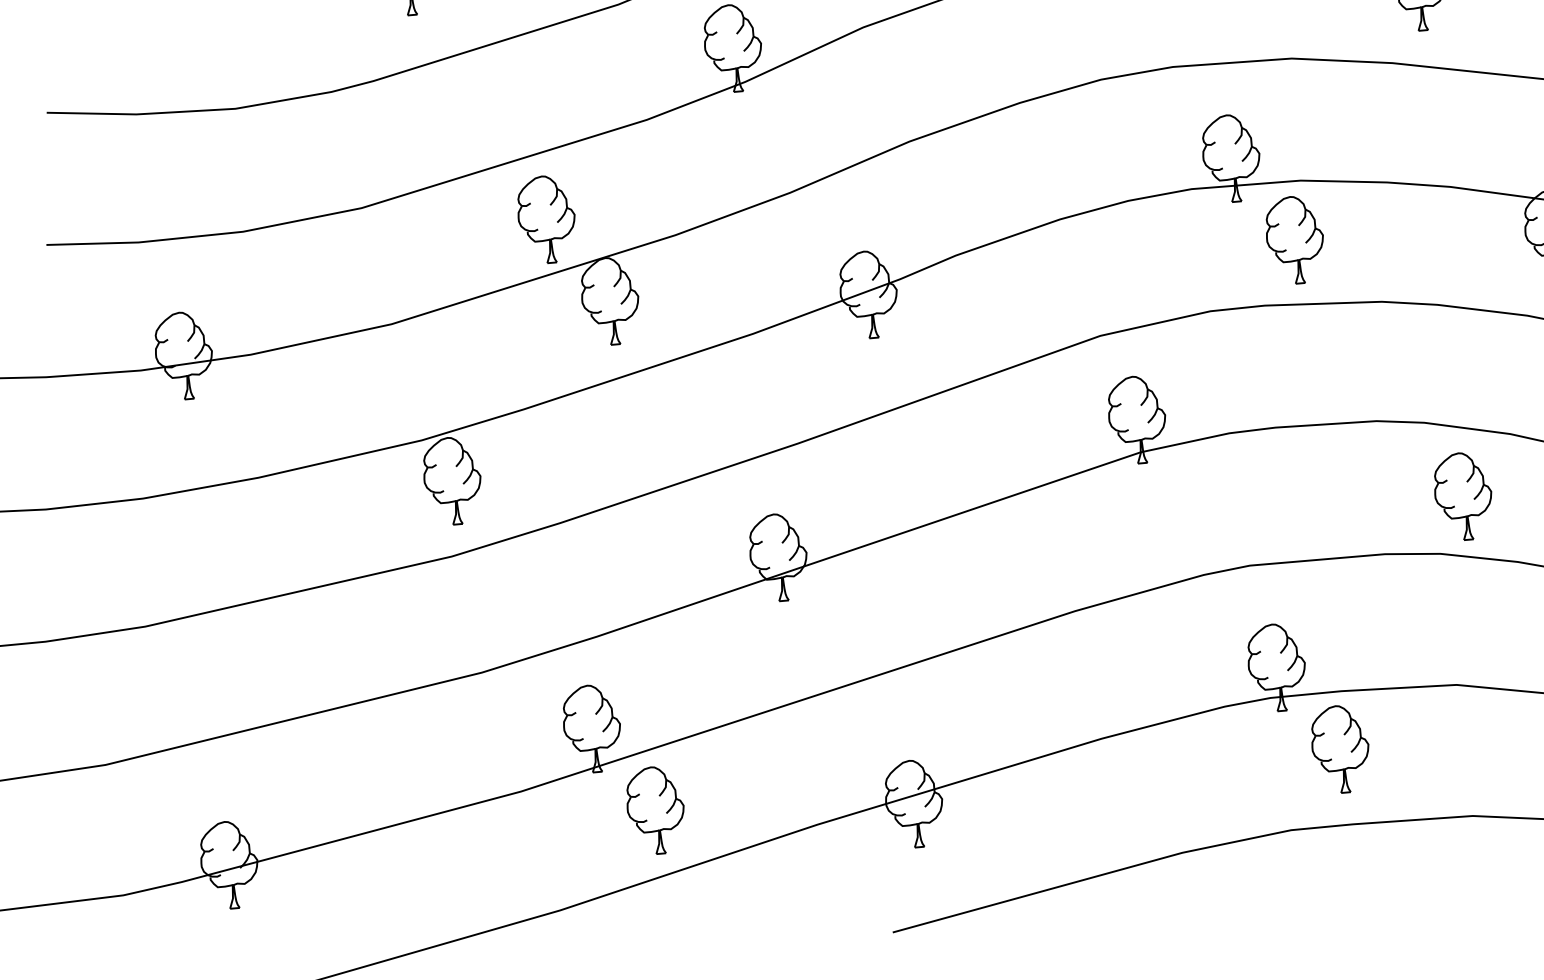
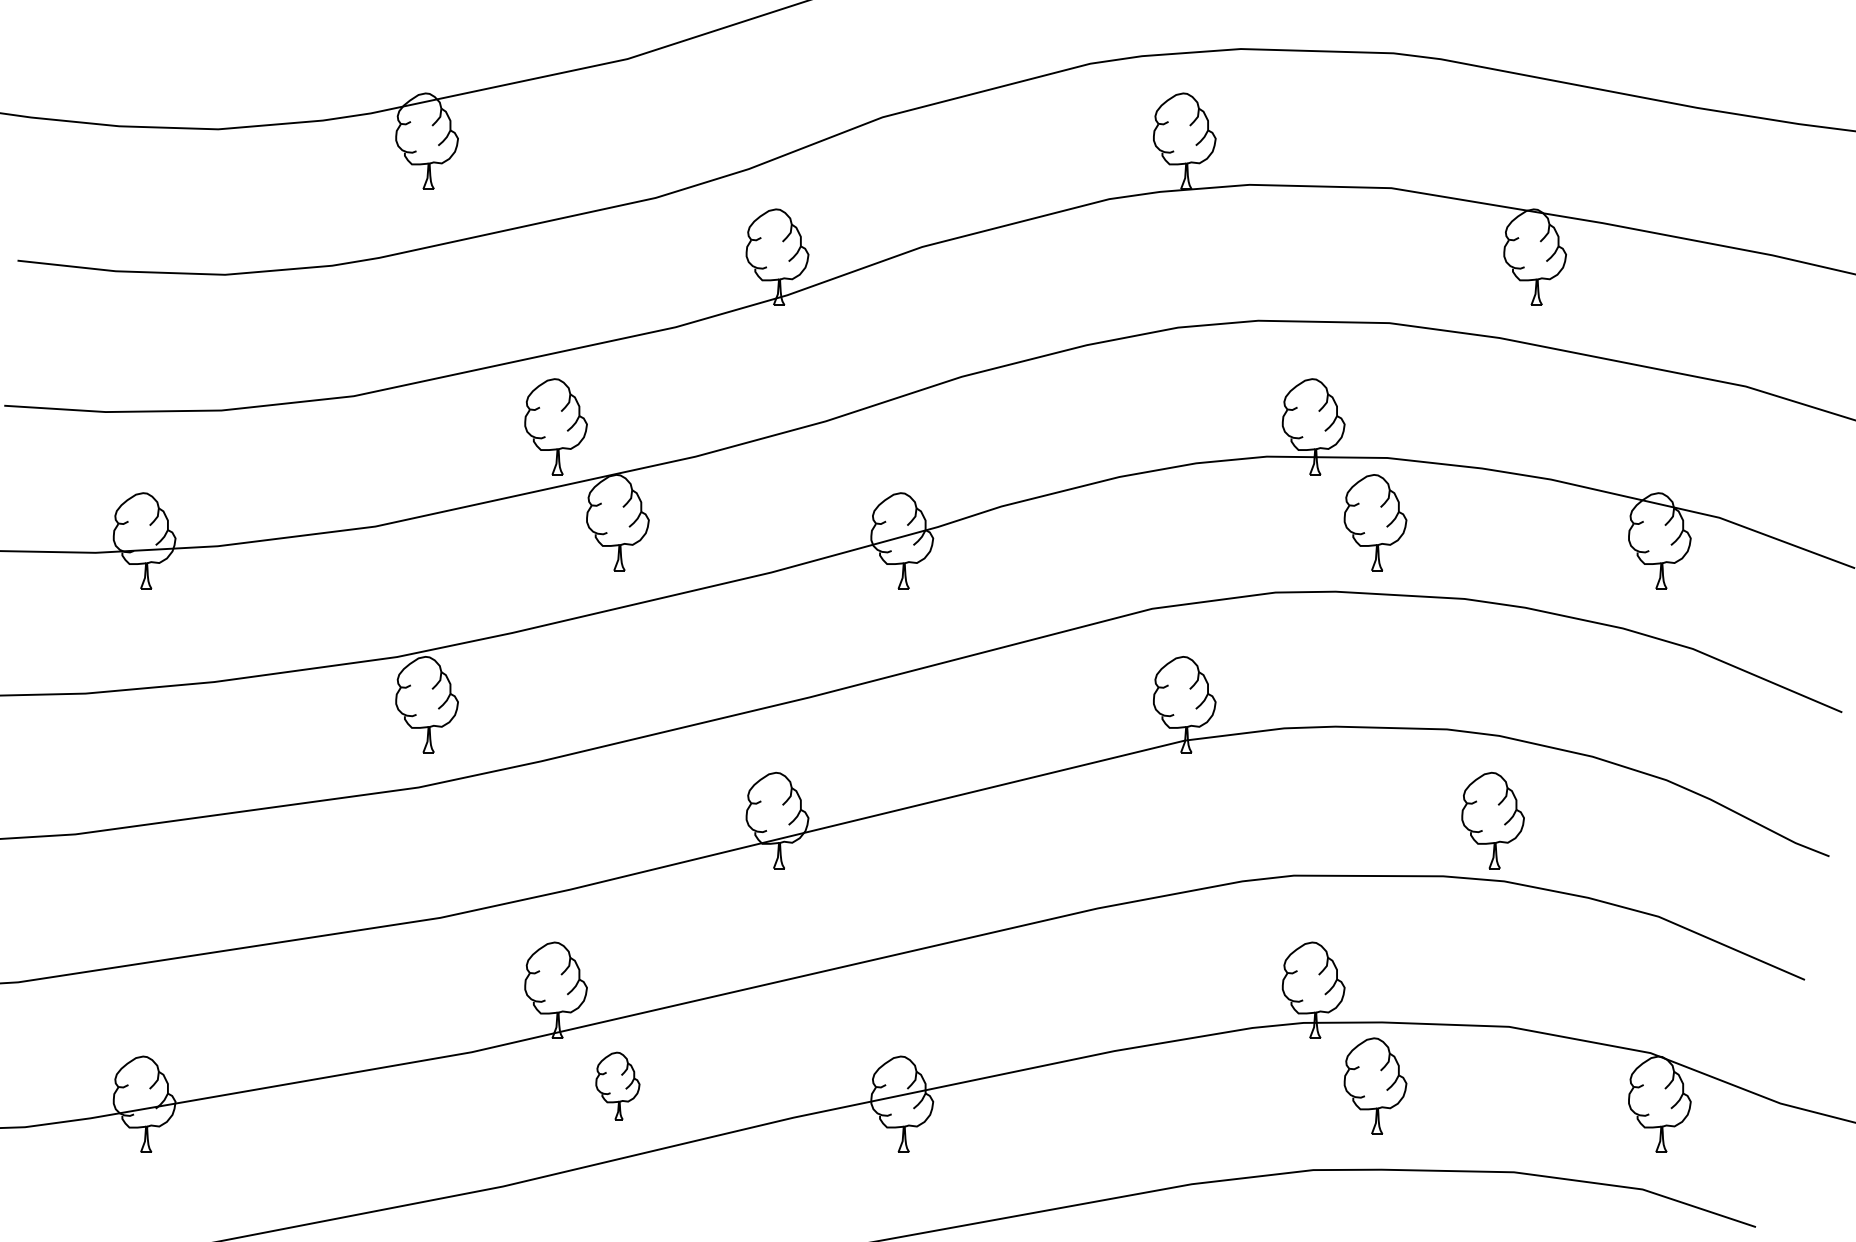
part: (1462, 496) -> (1492, 820), moved
part: (655, 809) -> (617, 1085), size x0.7

